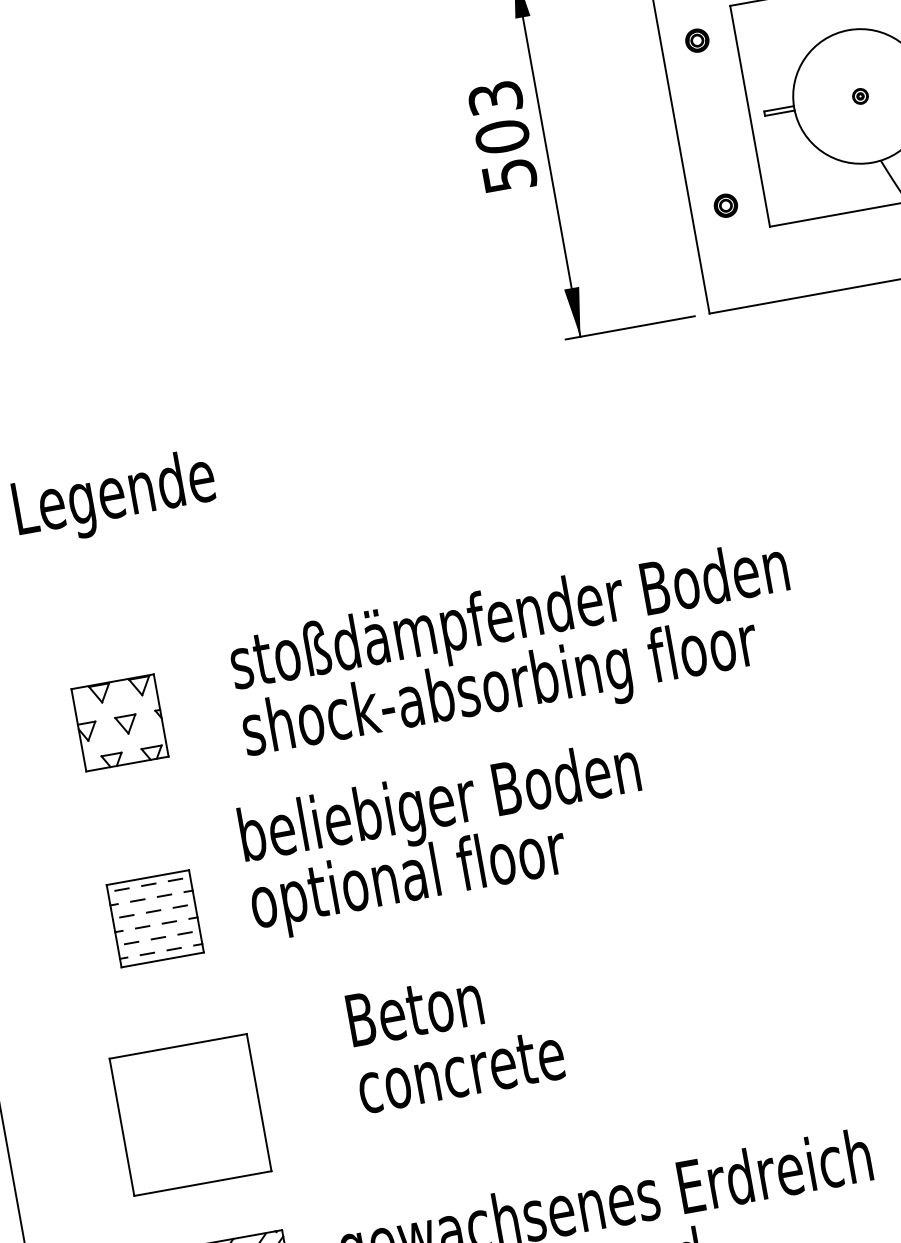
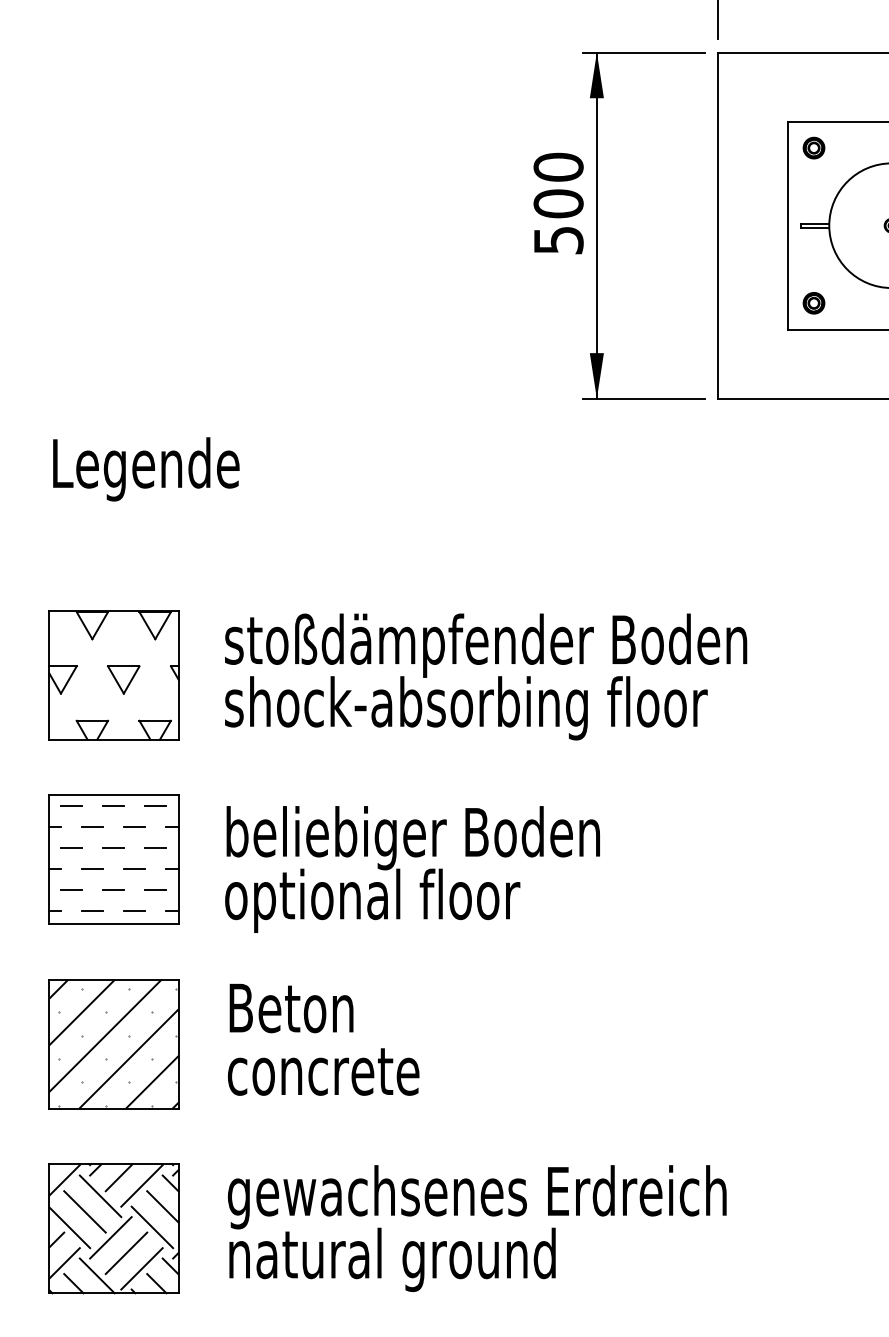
part: (696, 40) -> (813, 147), moved
text: (495, 97) -> (558, 166), 503 -> 500
part: (725, 206) -> (813, 303), moved
part: (119, 723) -> (113, 675), size x1.67
text: (445, 840) -> (412, 869), moved
part: (154, 918) -> (113, 859), size x1.67
text: (454, 1037) -> (323, 1039), moved
hatch: (189, 1114) -> (113, 1043), added

